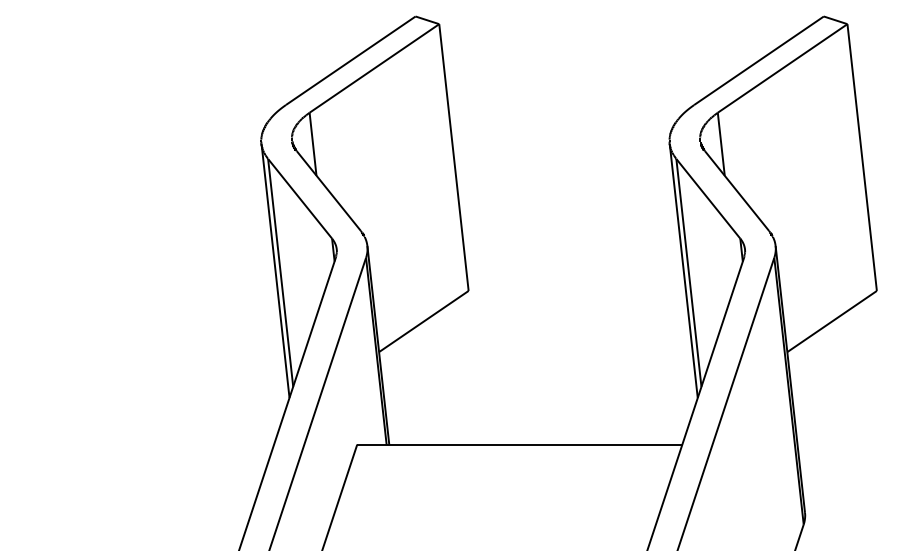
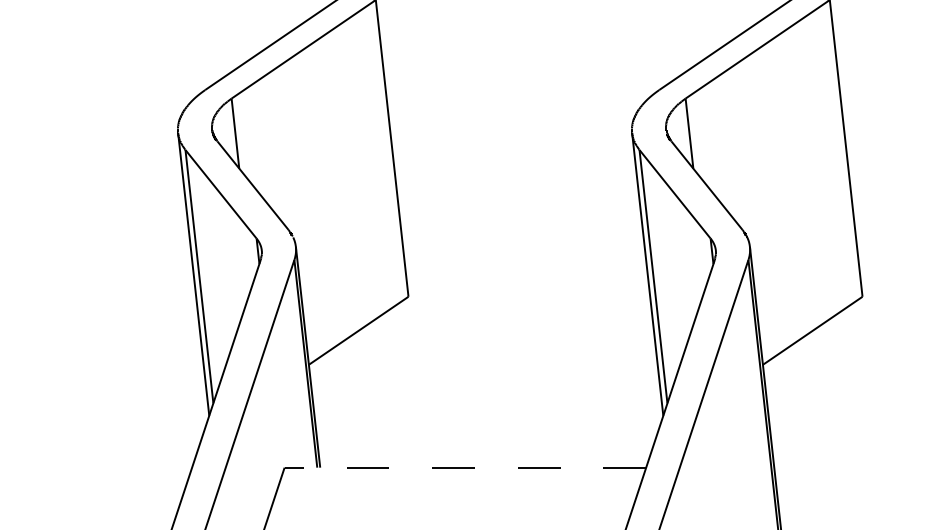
line: (519, 444) -> (465, 467), solid -> dashed

